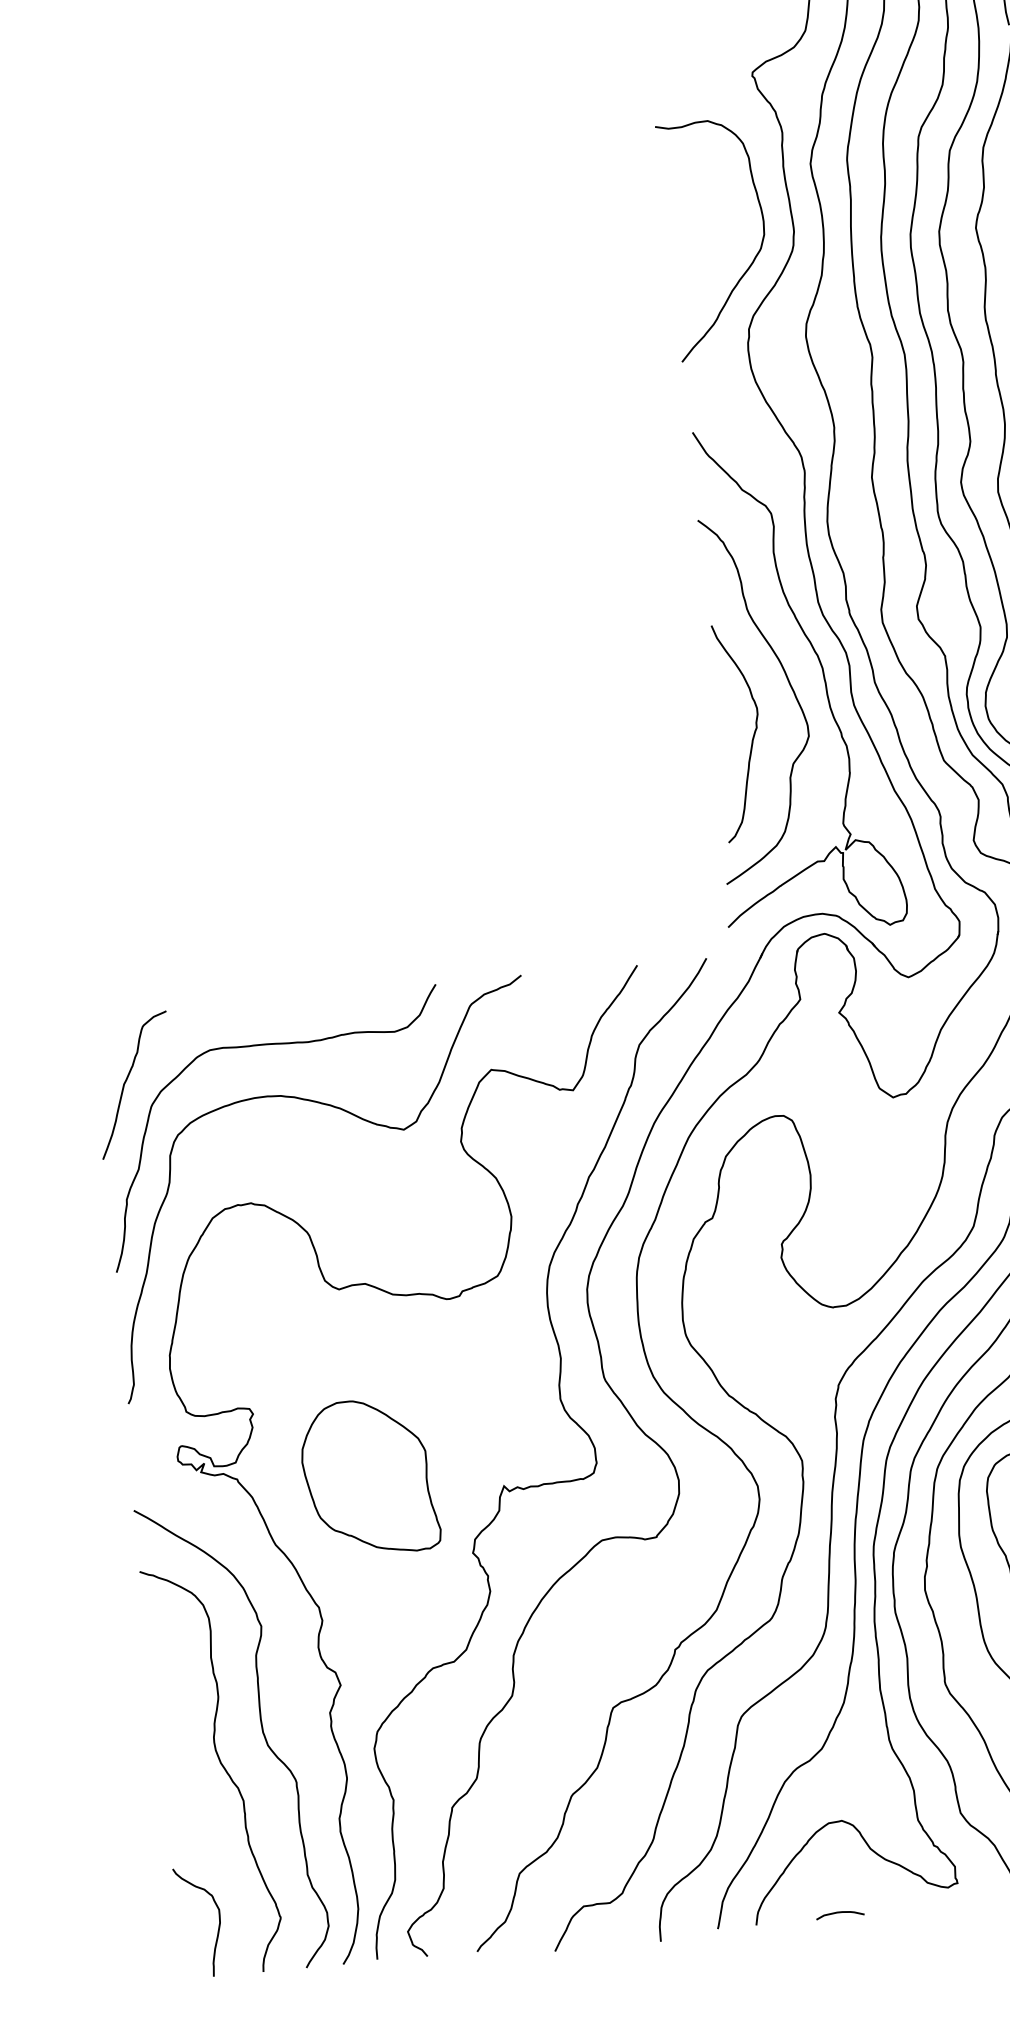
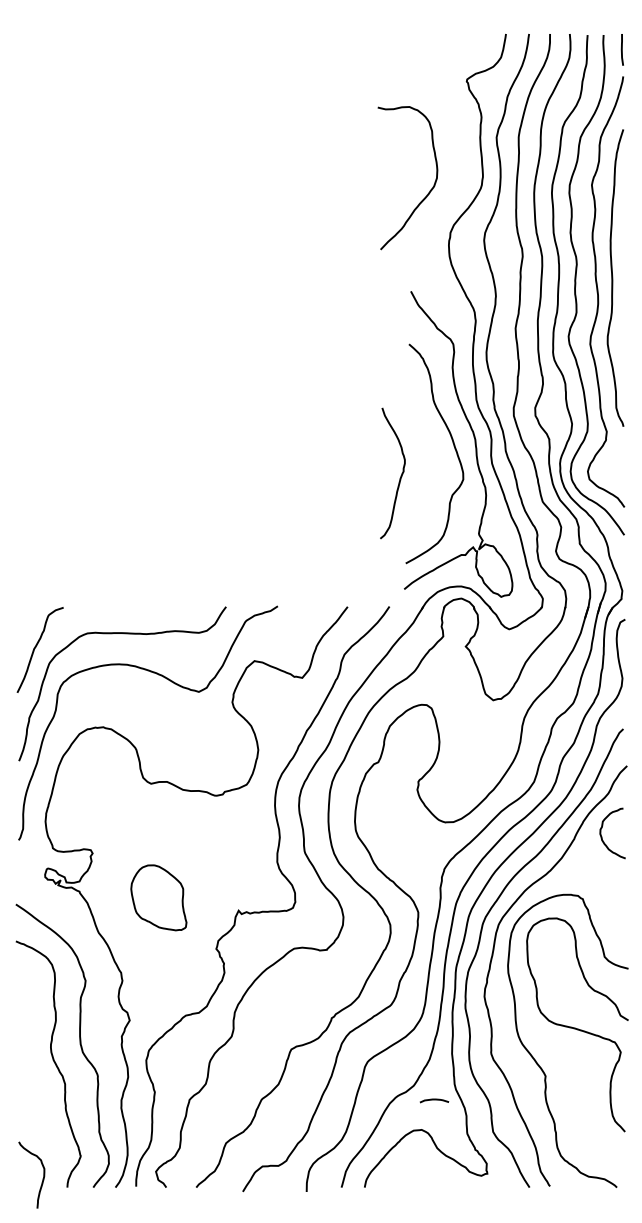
curve: (750, 261) -> (427, 193), moved
curve: (752, 734) -> (400, 475), moved
part: (369, 1476) -> (158, 897), size x0.7
curve: (840, 1913) -> (434, 1100), moved
curve: (217, 1926) -> (42, 1178), moved

